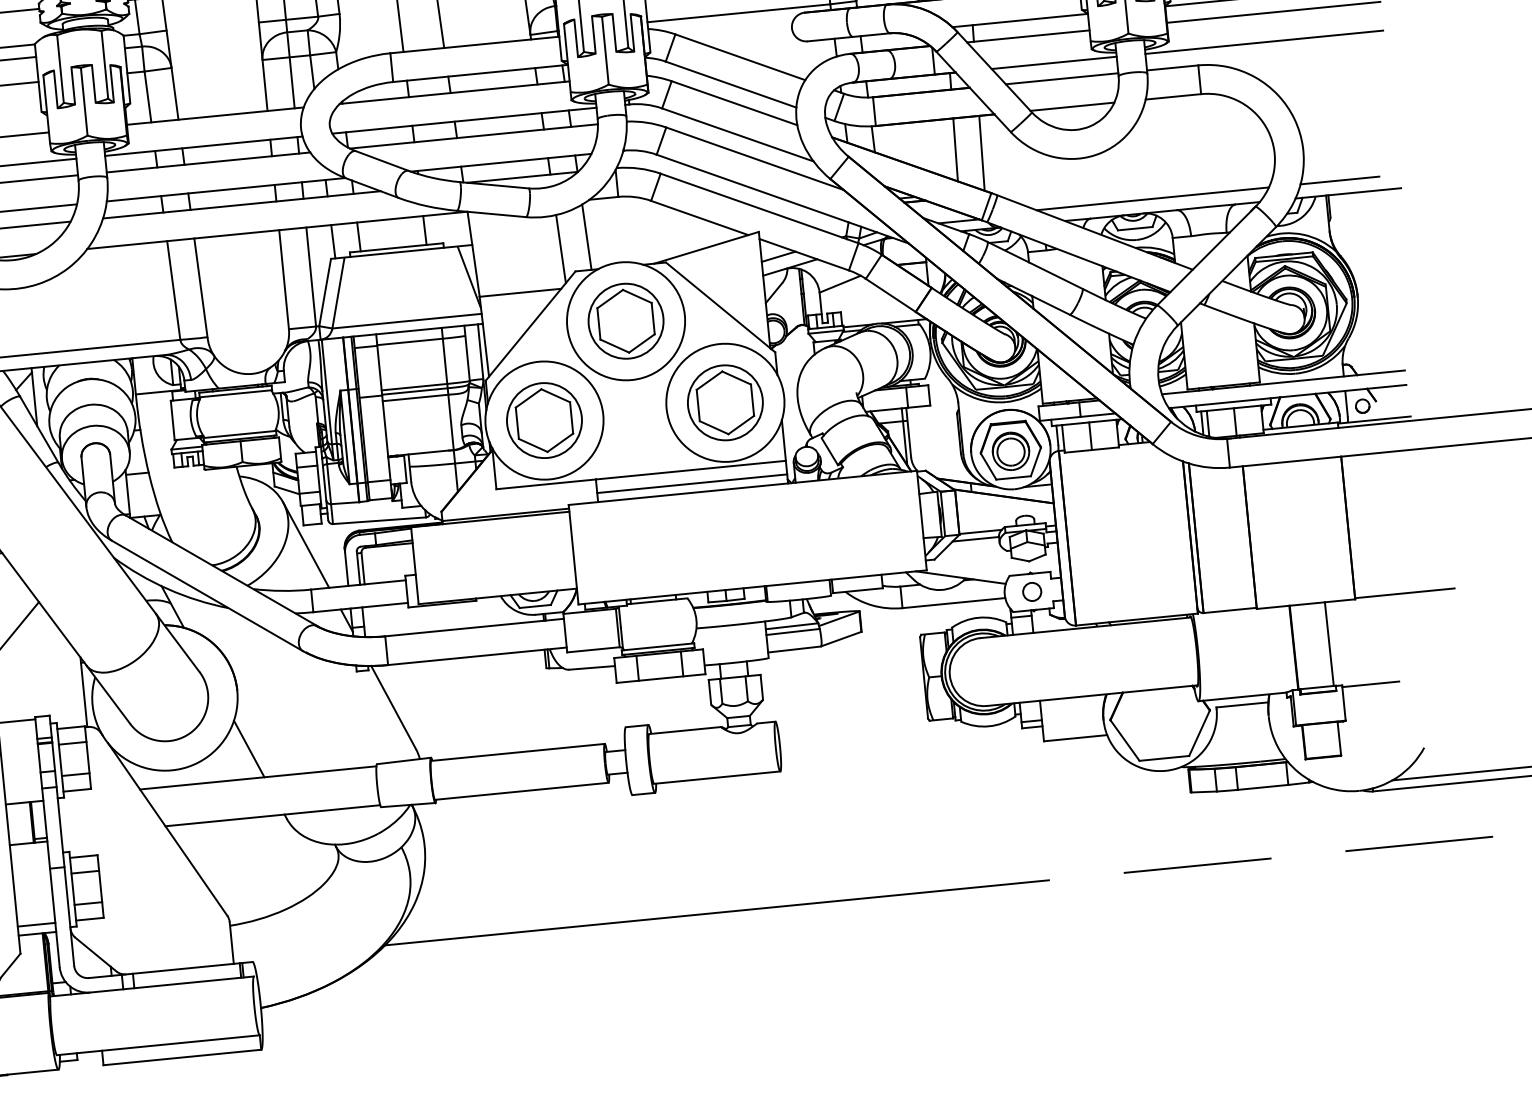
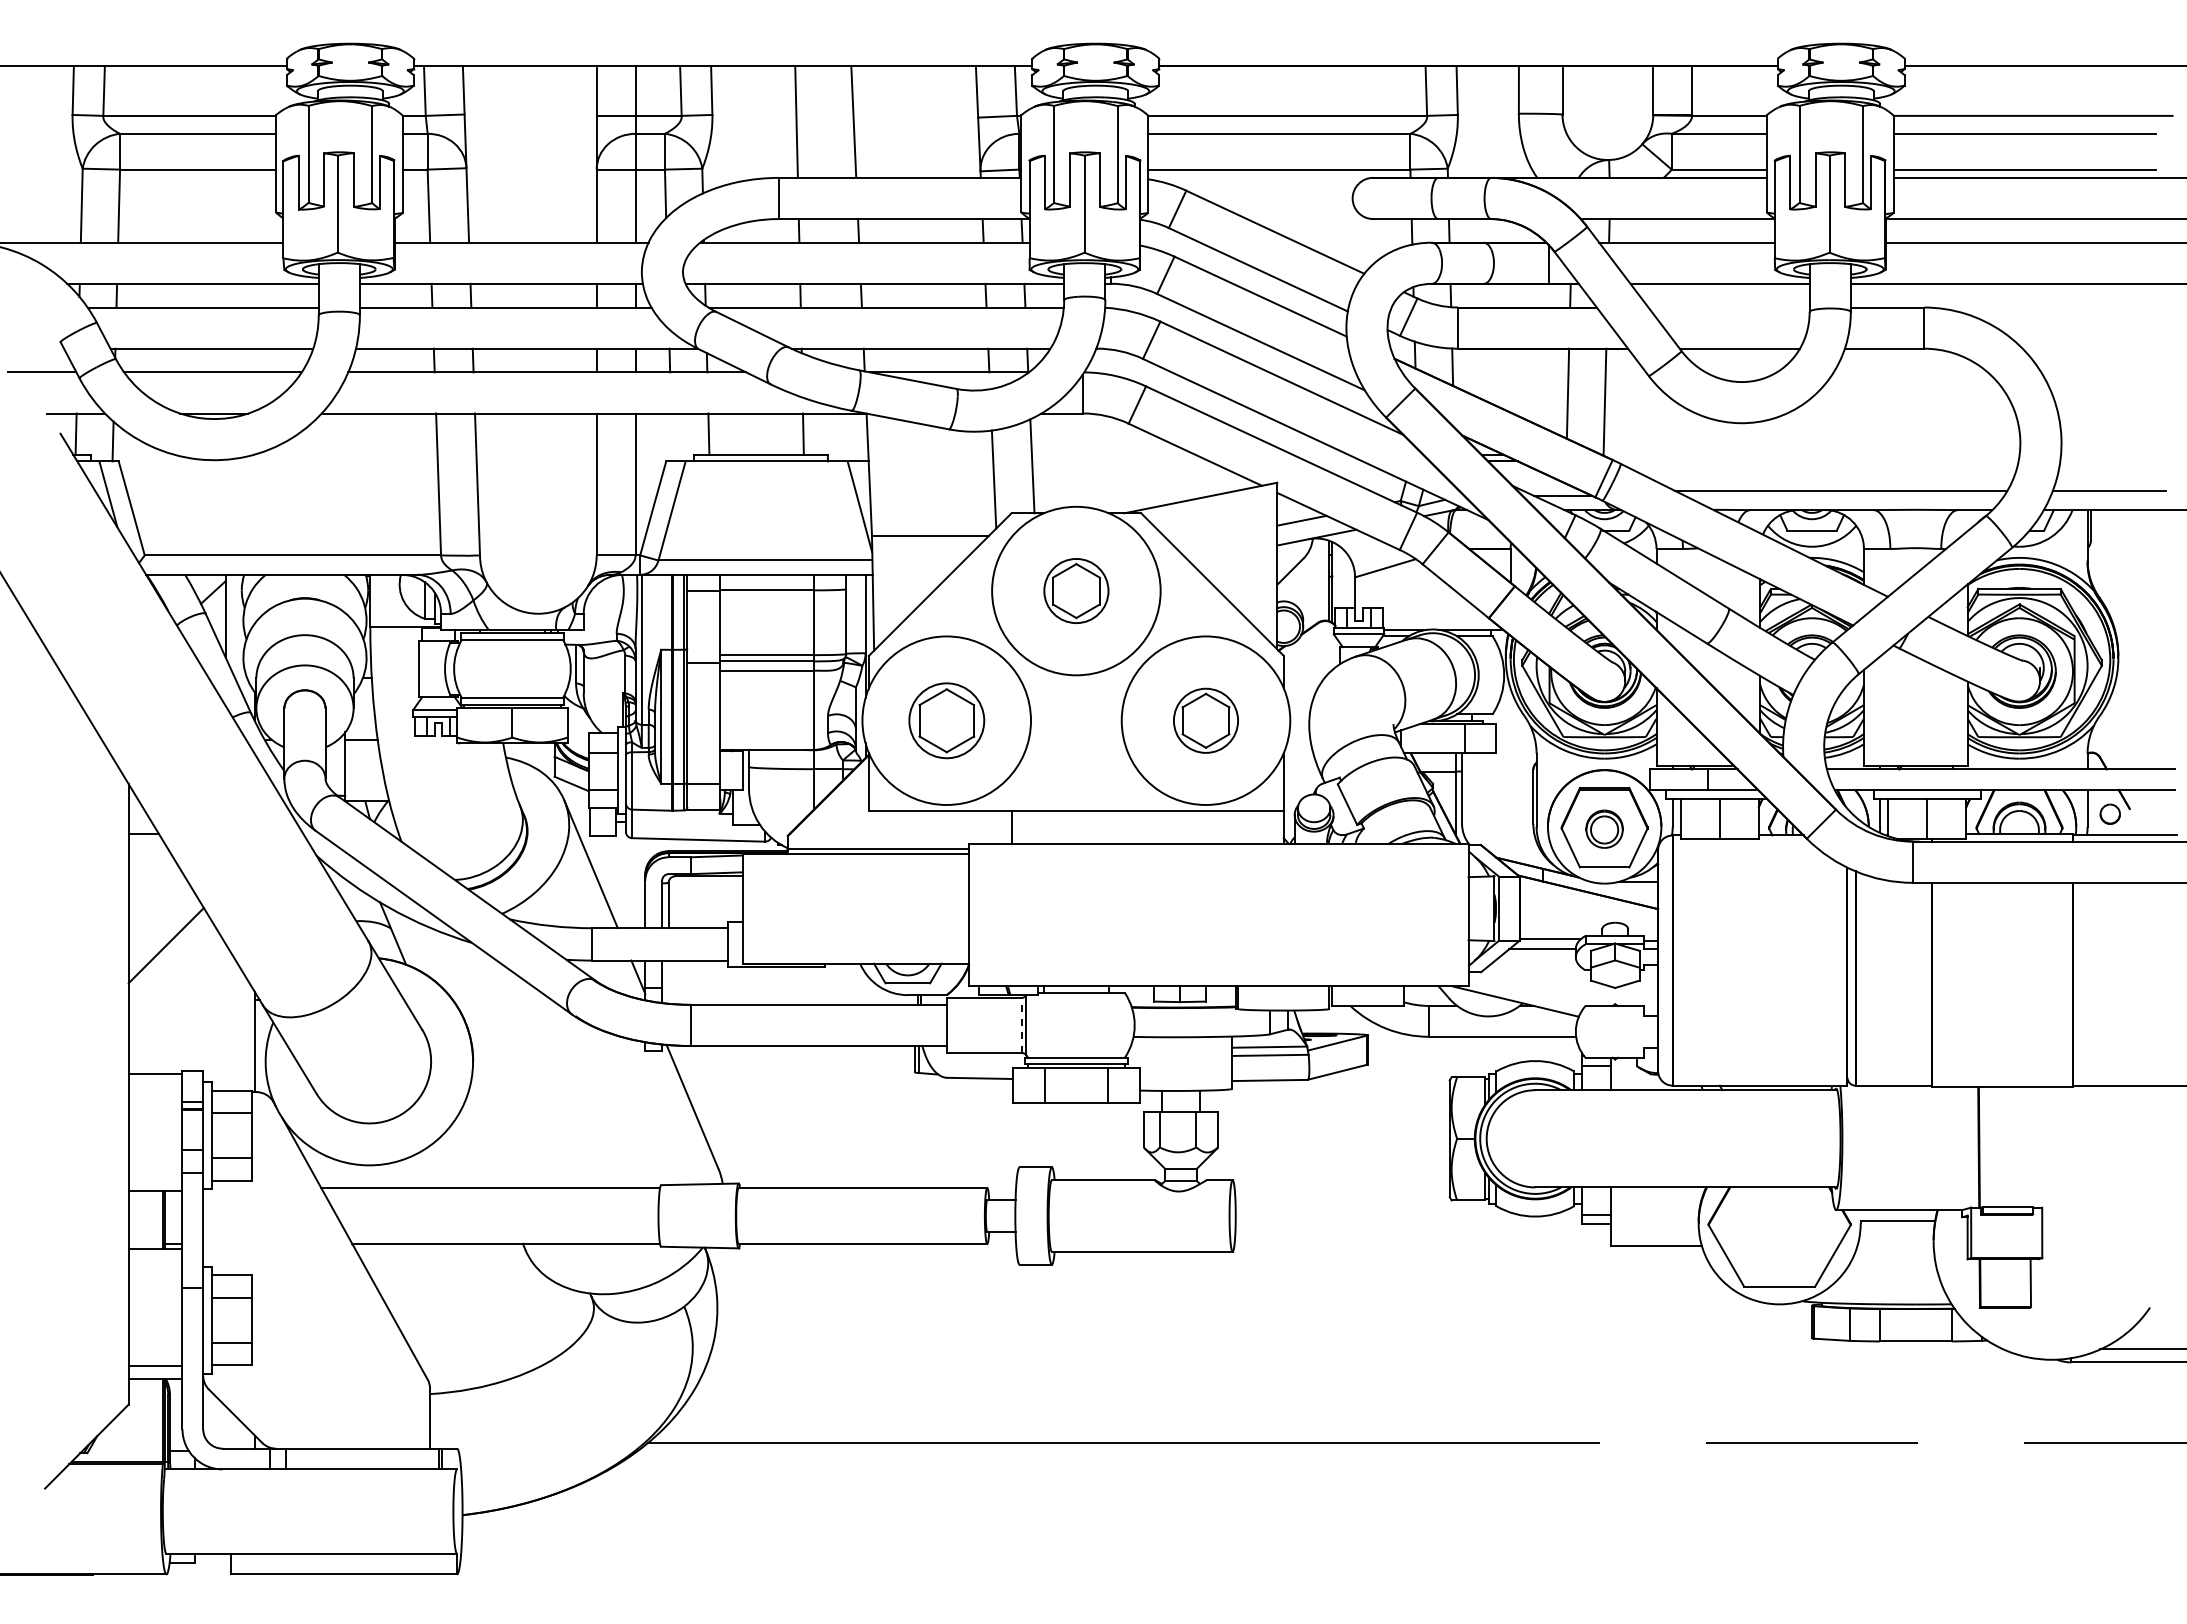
line: (1061, 78) -> (1728, 307), removed
line: (333, 241) -> (671, 437), removed
part: (626, 320) -> (1076, 590), size x0.6
part: (725, 402) -> (1205, 720), size x0.6
part: (544, 420) -> (946, 720), size x0.7
part: (1010, 450) -> (1604, 828), size x0.7
line: (692, 483) -> (1147, 830), removed
circle: (1032, 591) -> (1615, 1031), removed
line: (617, 628) -> (1021, 1025), solid -> dashed
line: (1329, 644) -> (2029, 1147), removed
line: (1370, 684) -> (2082, 1210), removed
line: (248, 748) -> (481, 1145), removed

